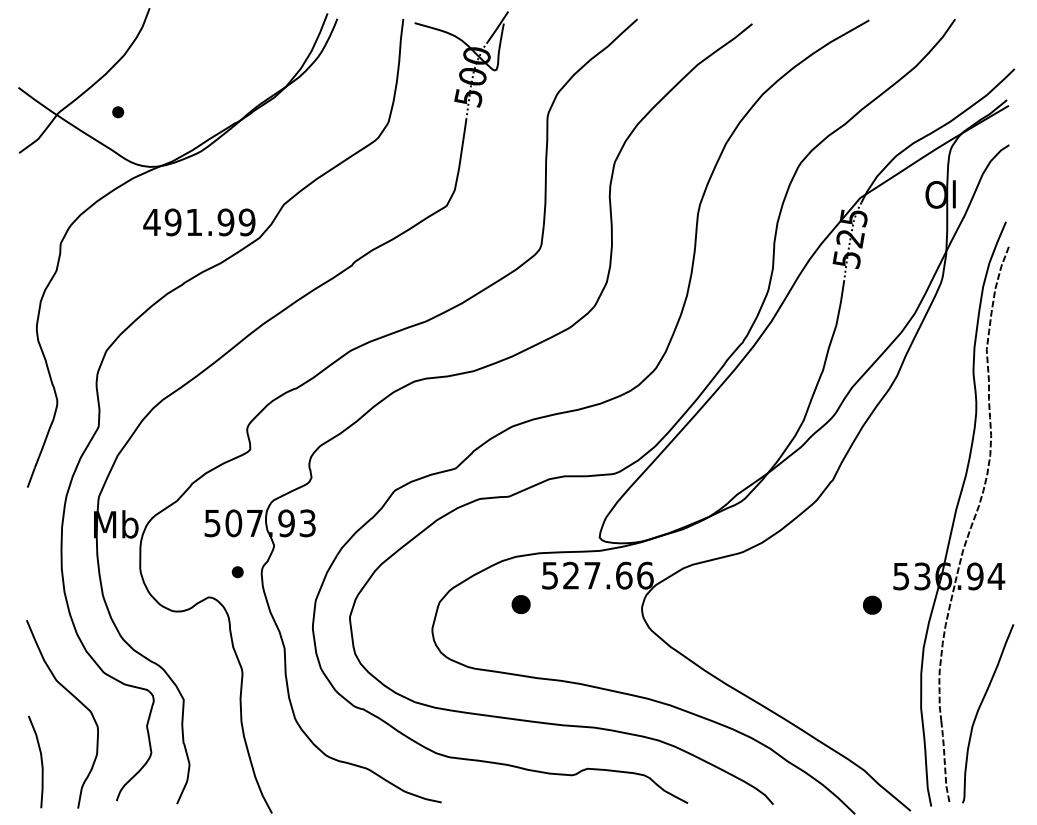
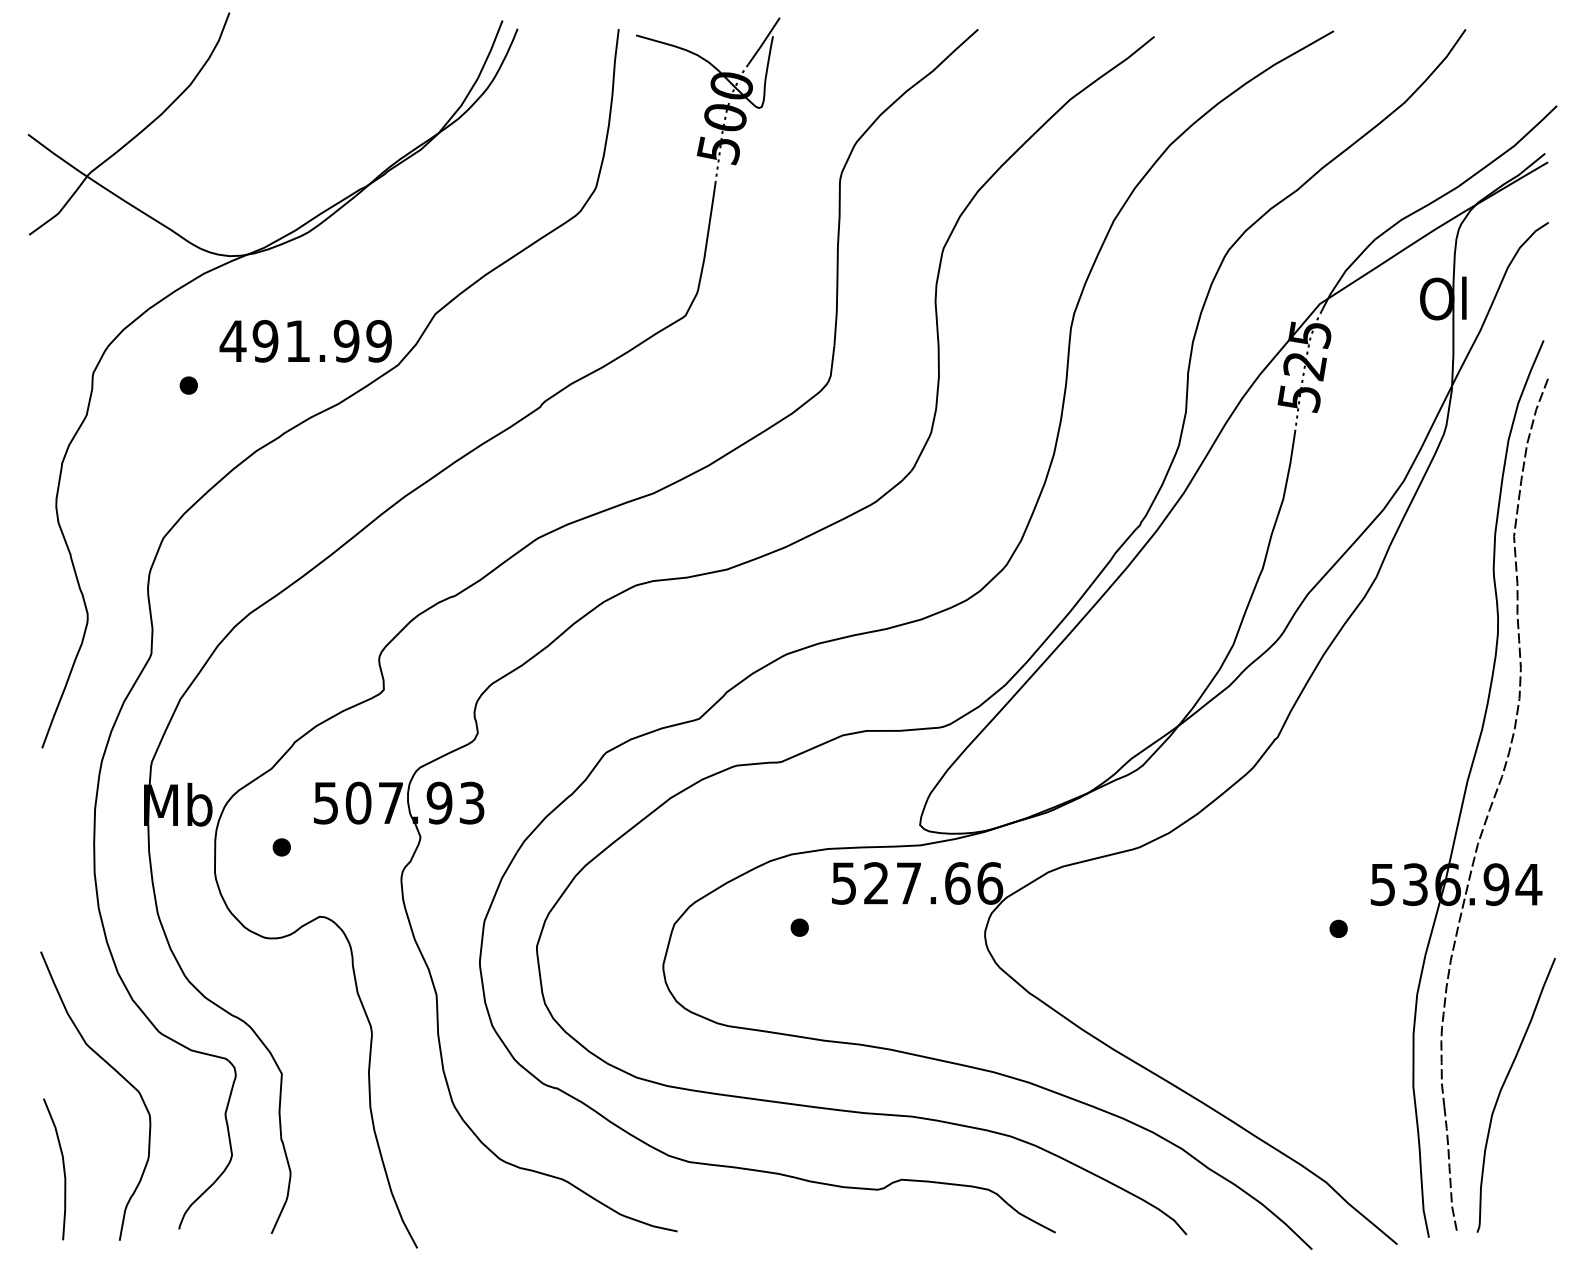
part: (117, 112) -> (187, 385), moved
part: (237, 572) -> (281, 847), moved
part: (521, 604) -> (800, 927), size x0.62
part: (872, 605) -> (1338, 929), size x0.62

